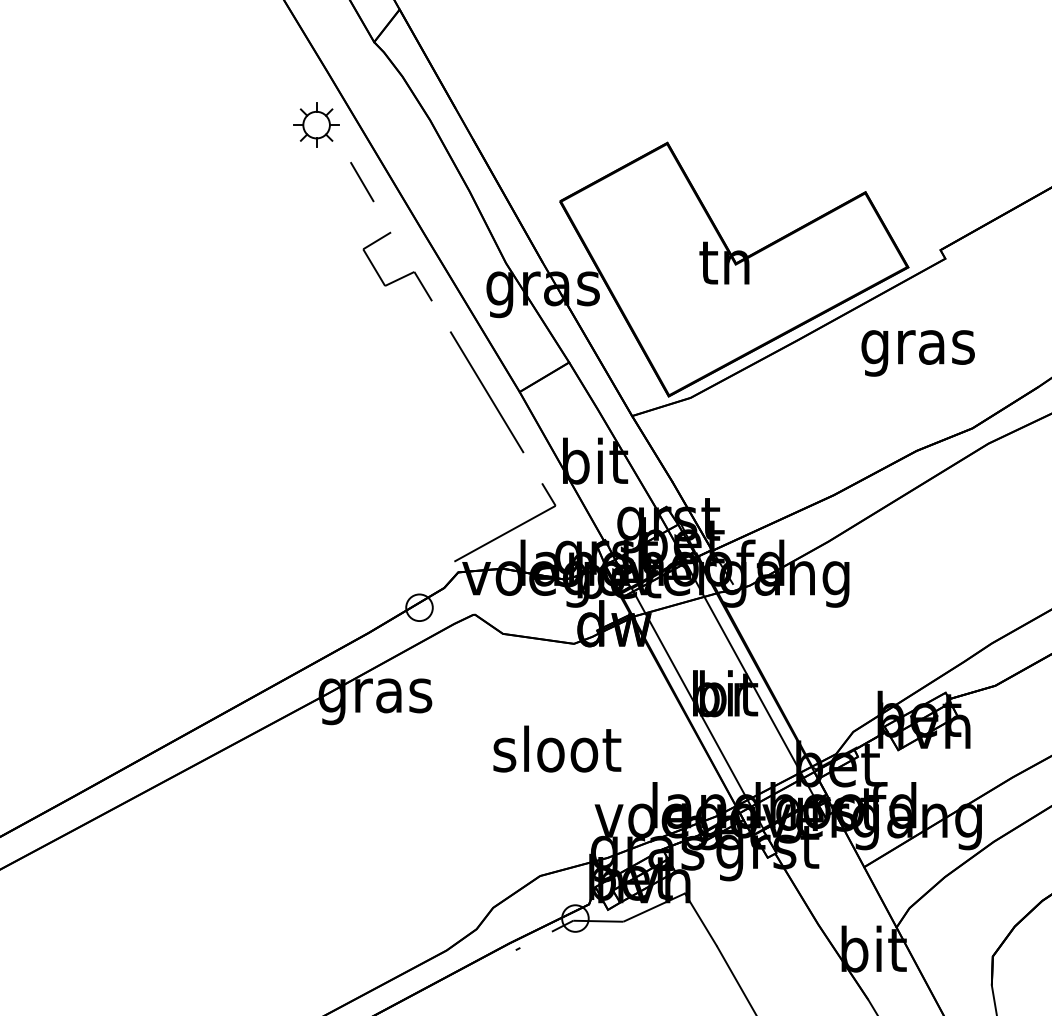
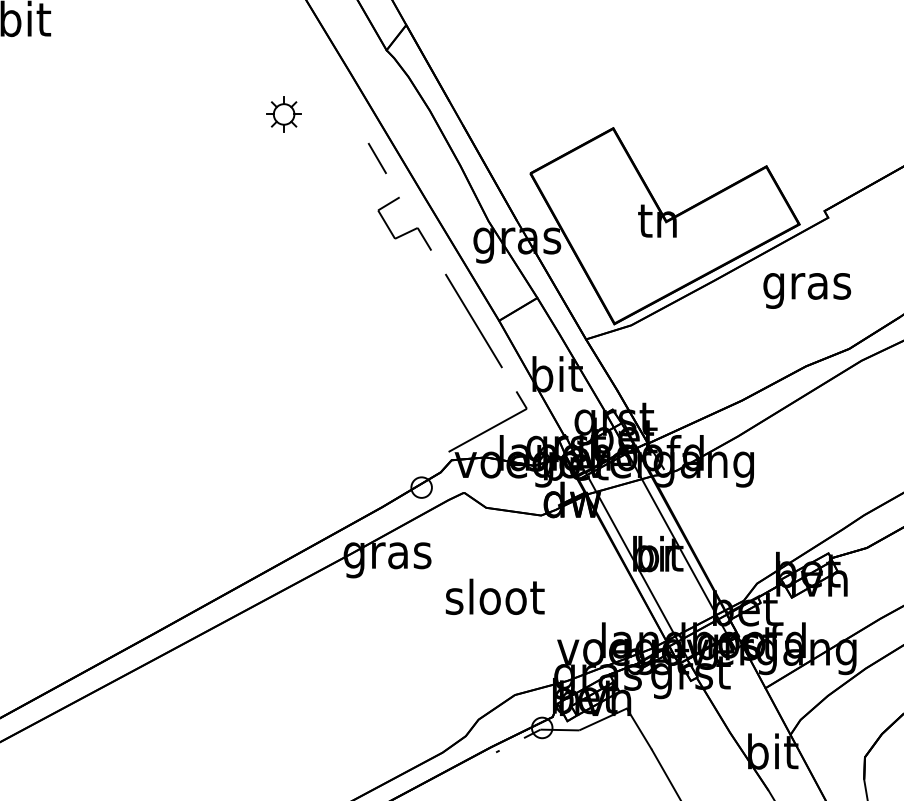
part: (315, 125) -> (283, 114), moved
text: (556, 748) -> (494, 596), moved

